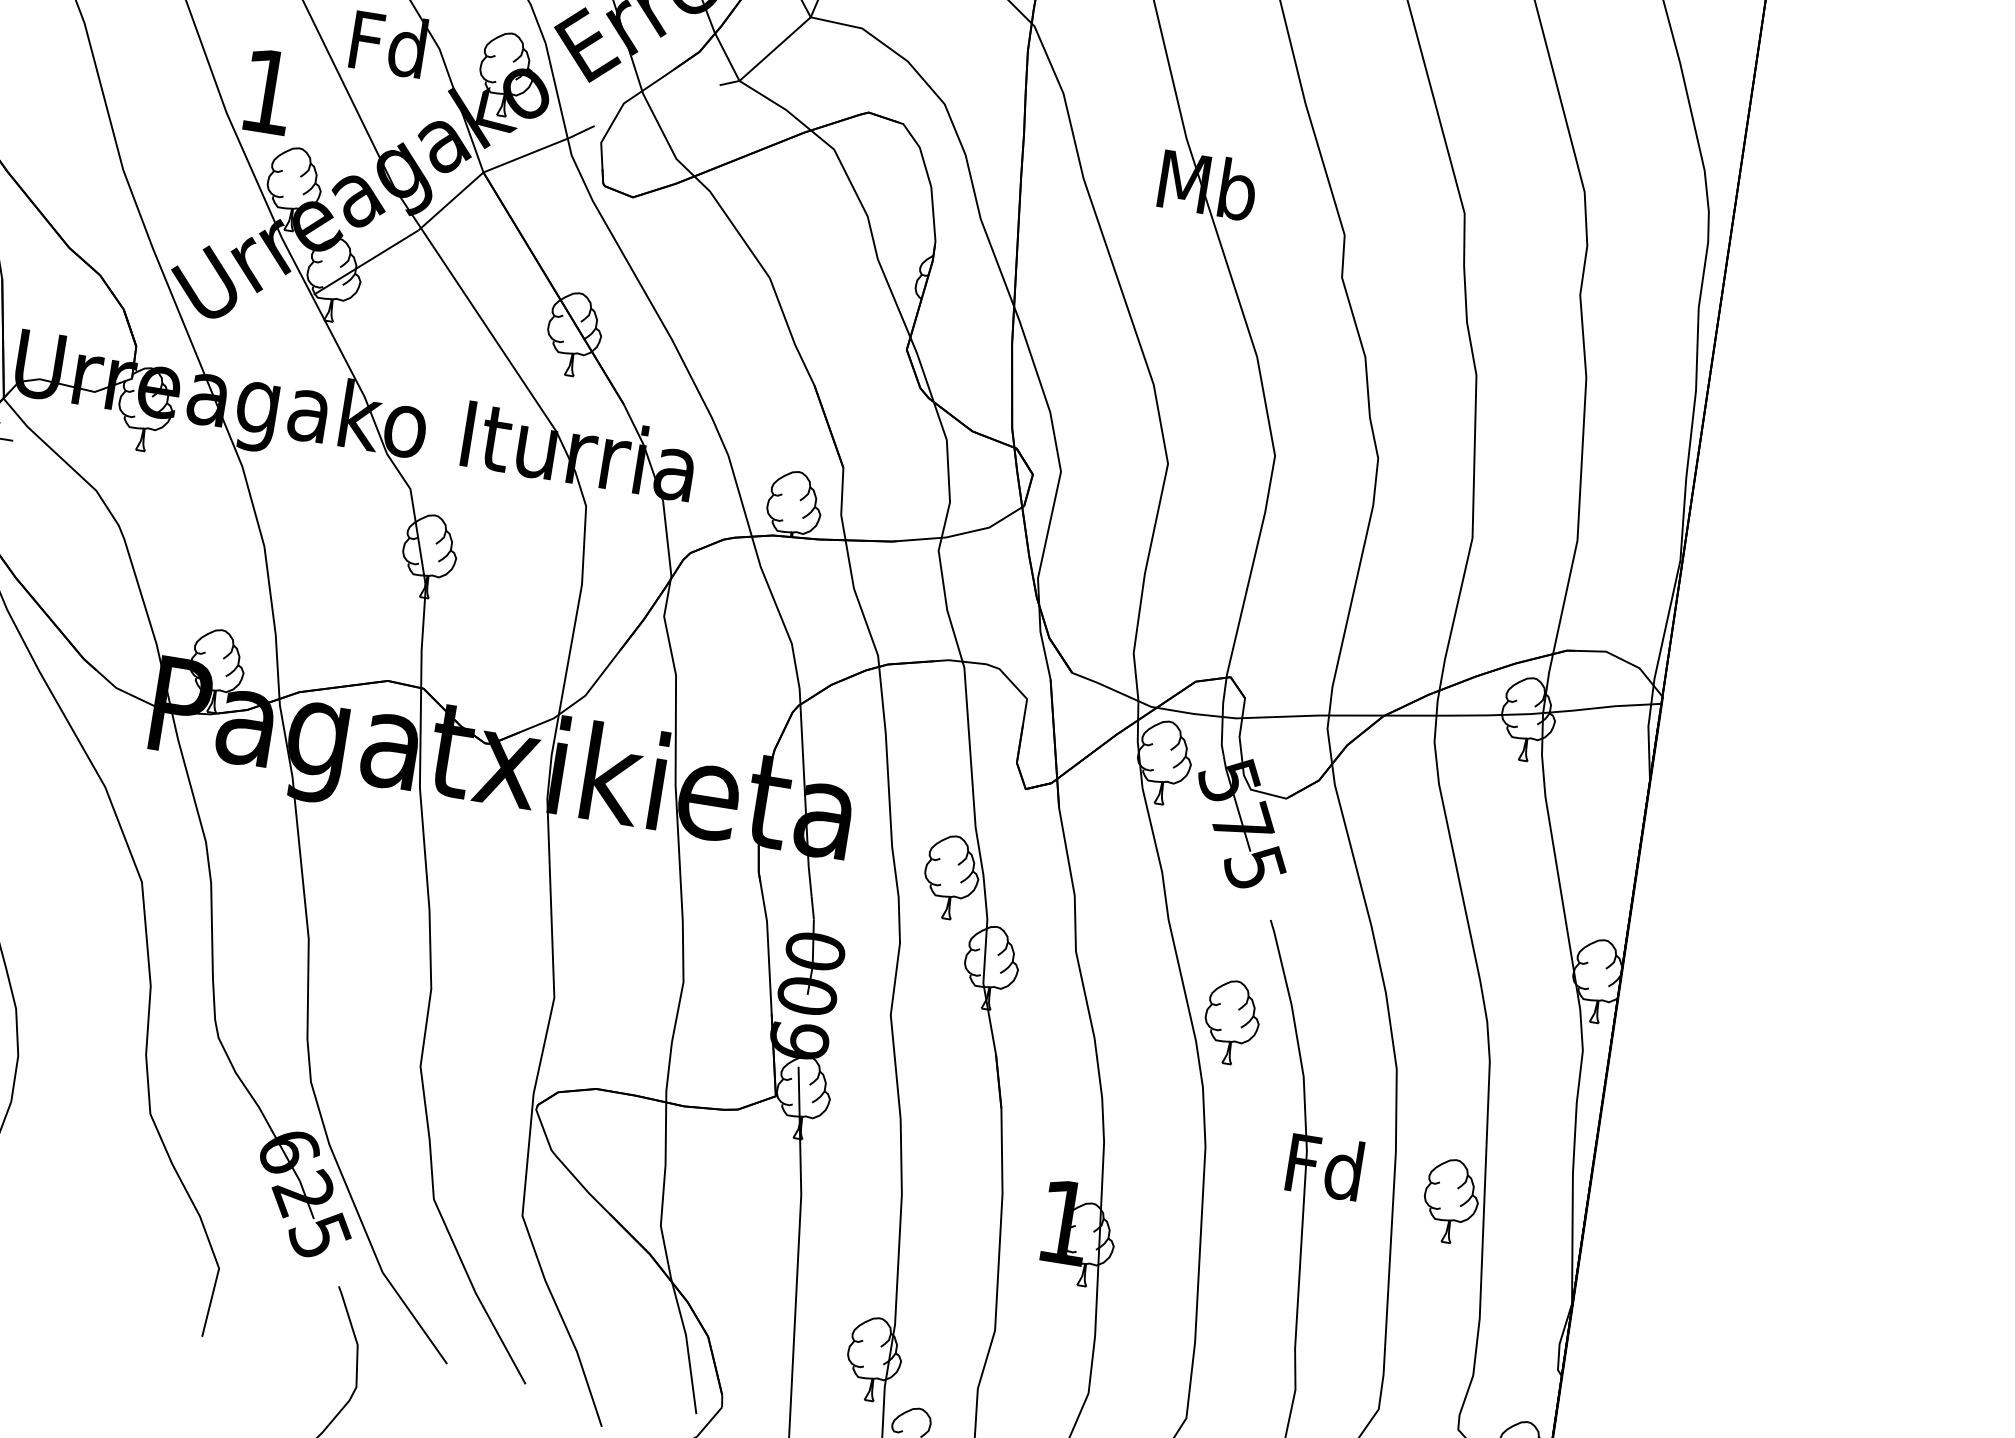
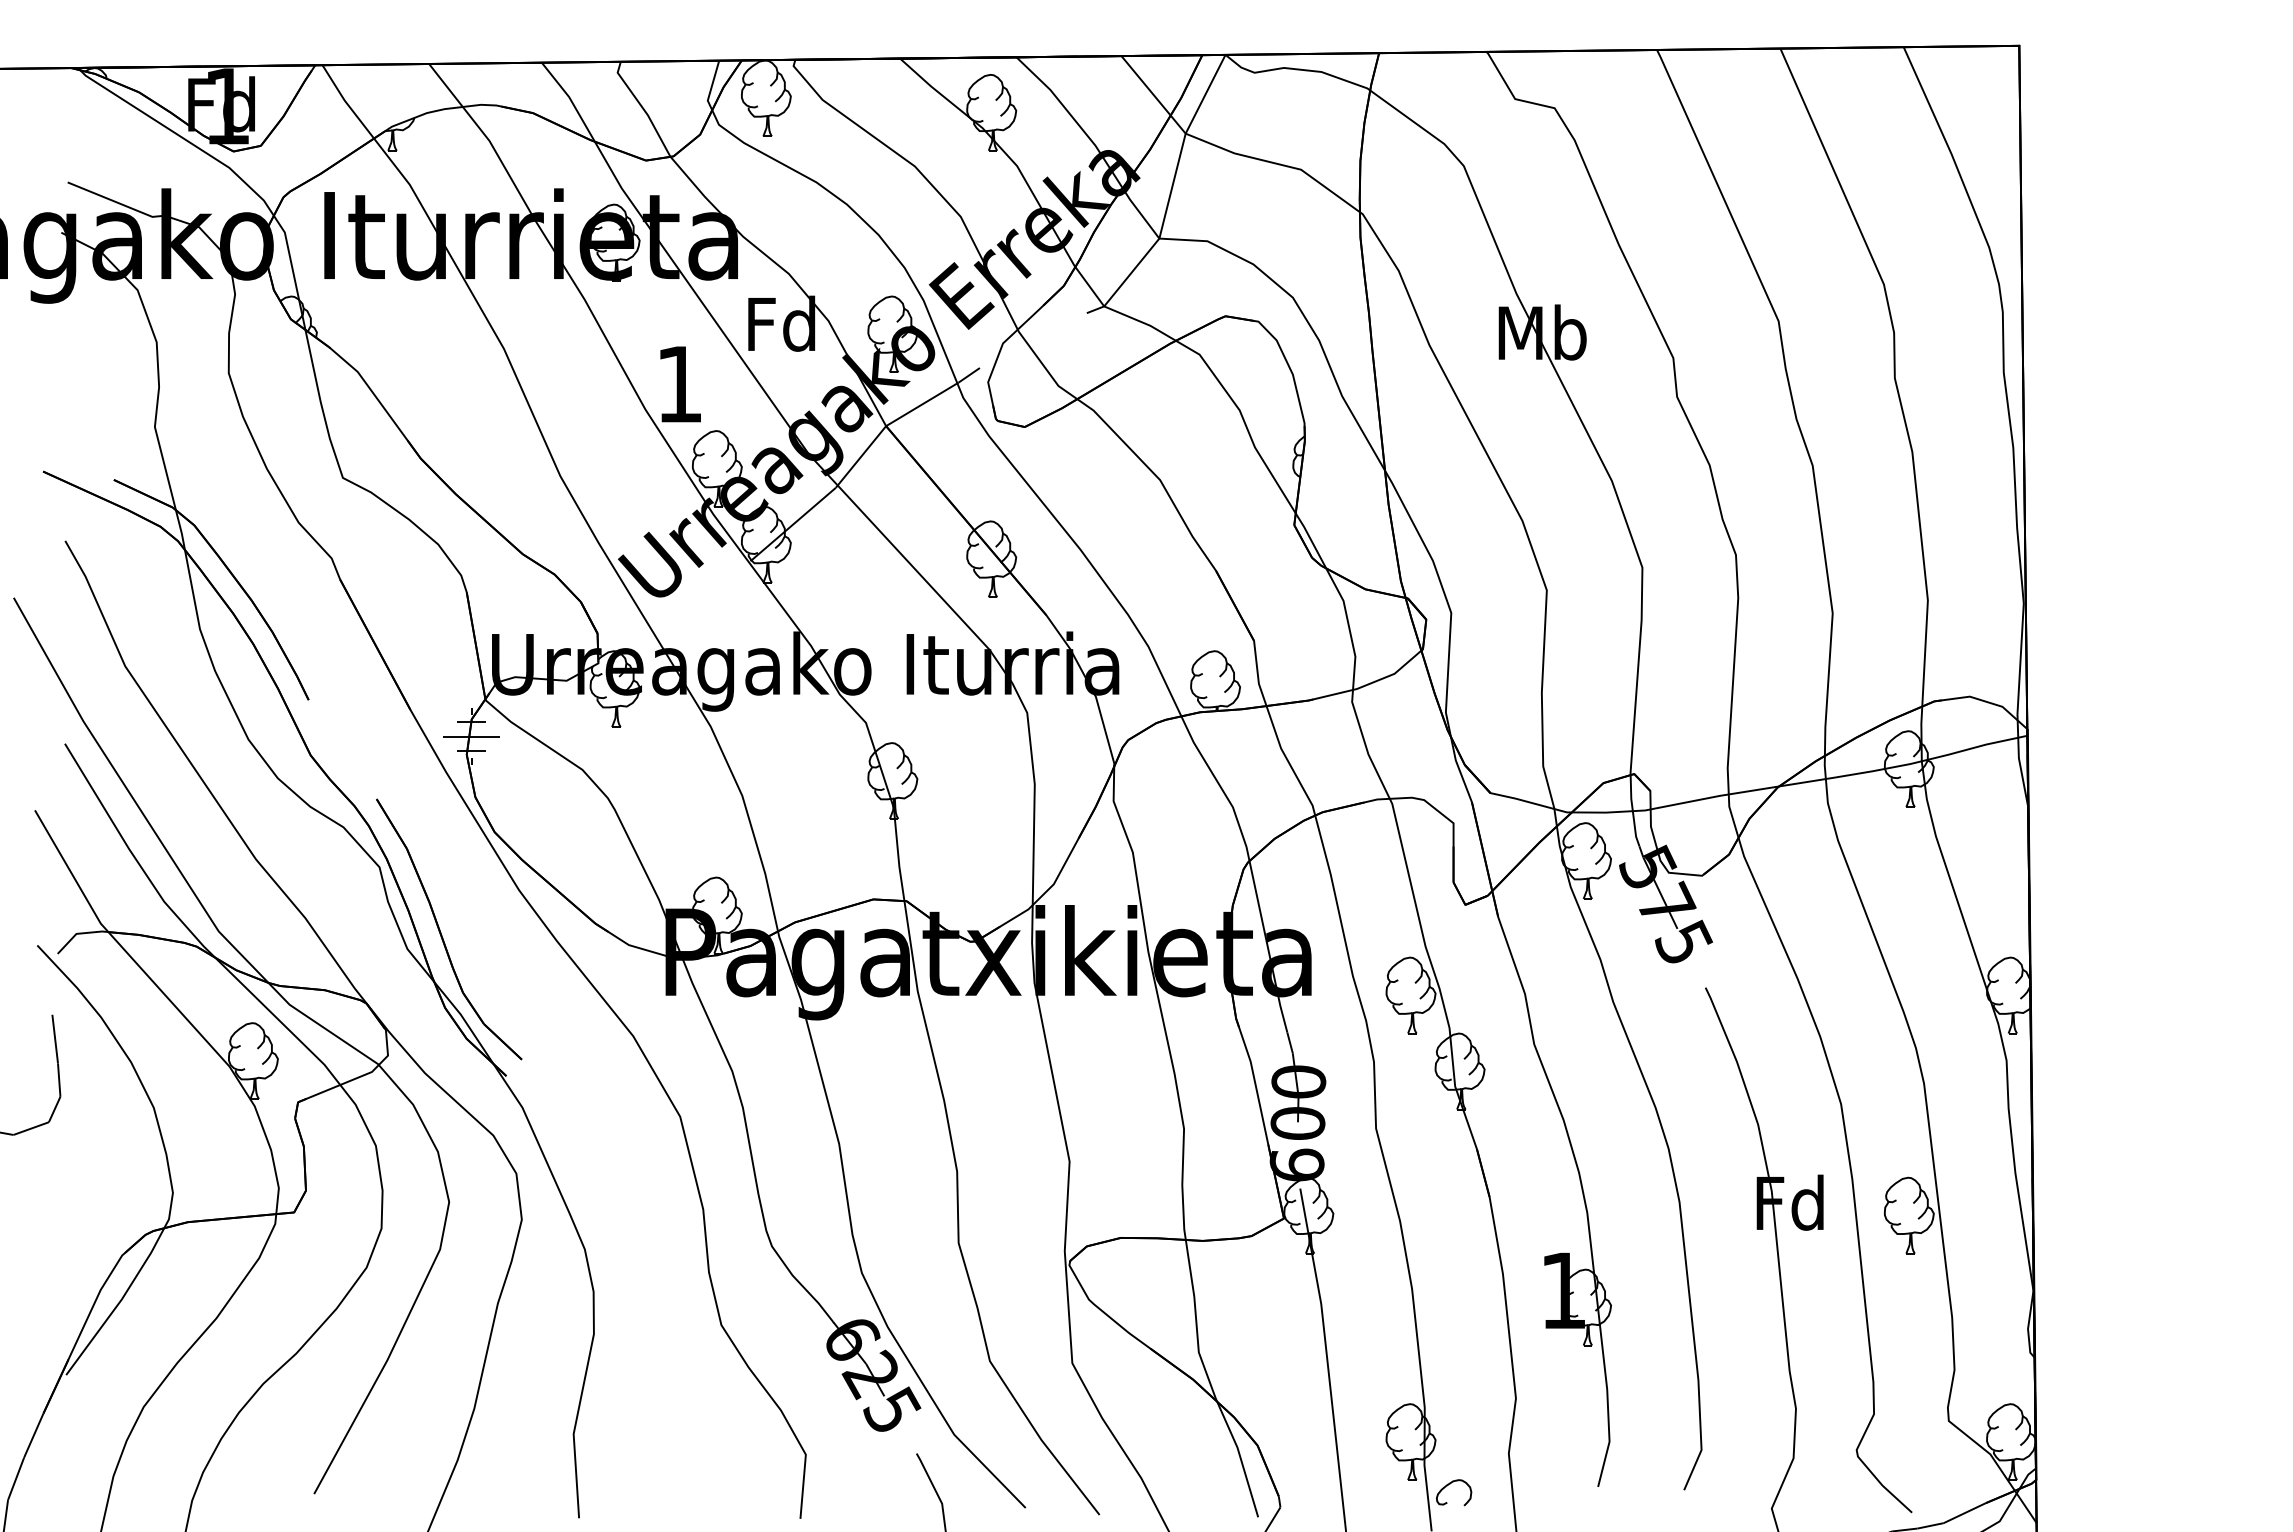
part: (1232, 1022) -> (1685, 1085), removed

